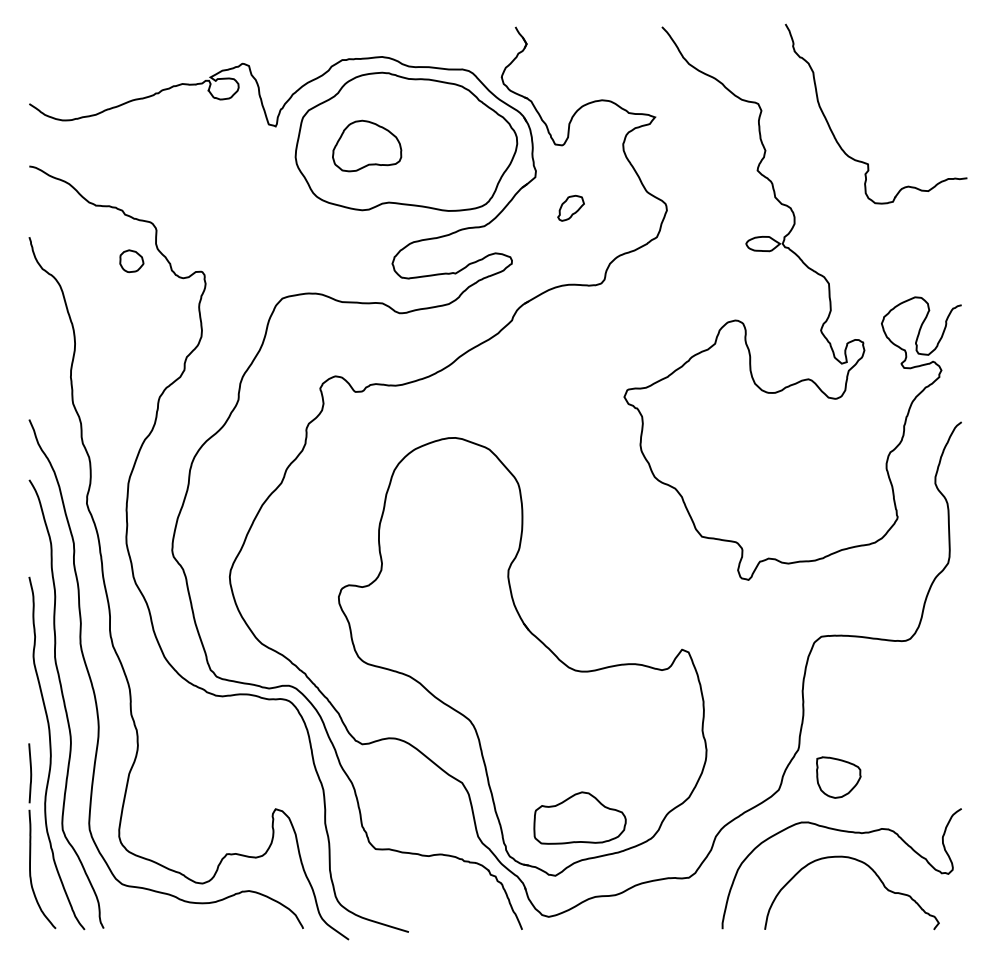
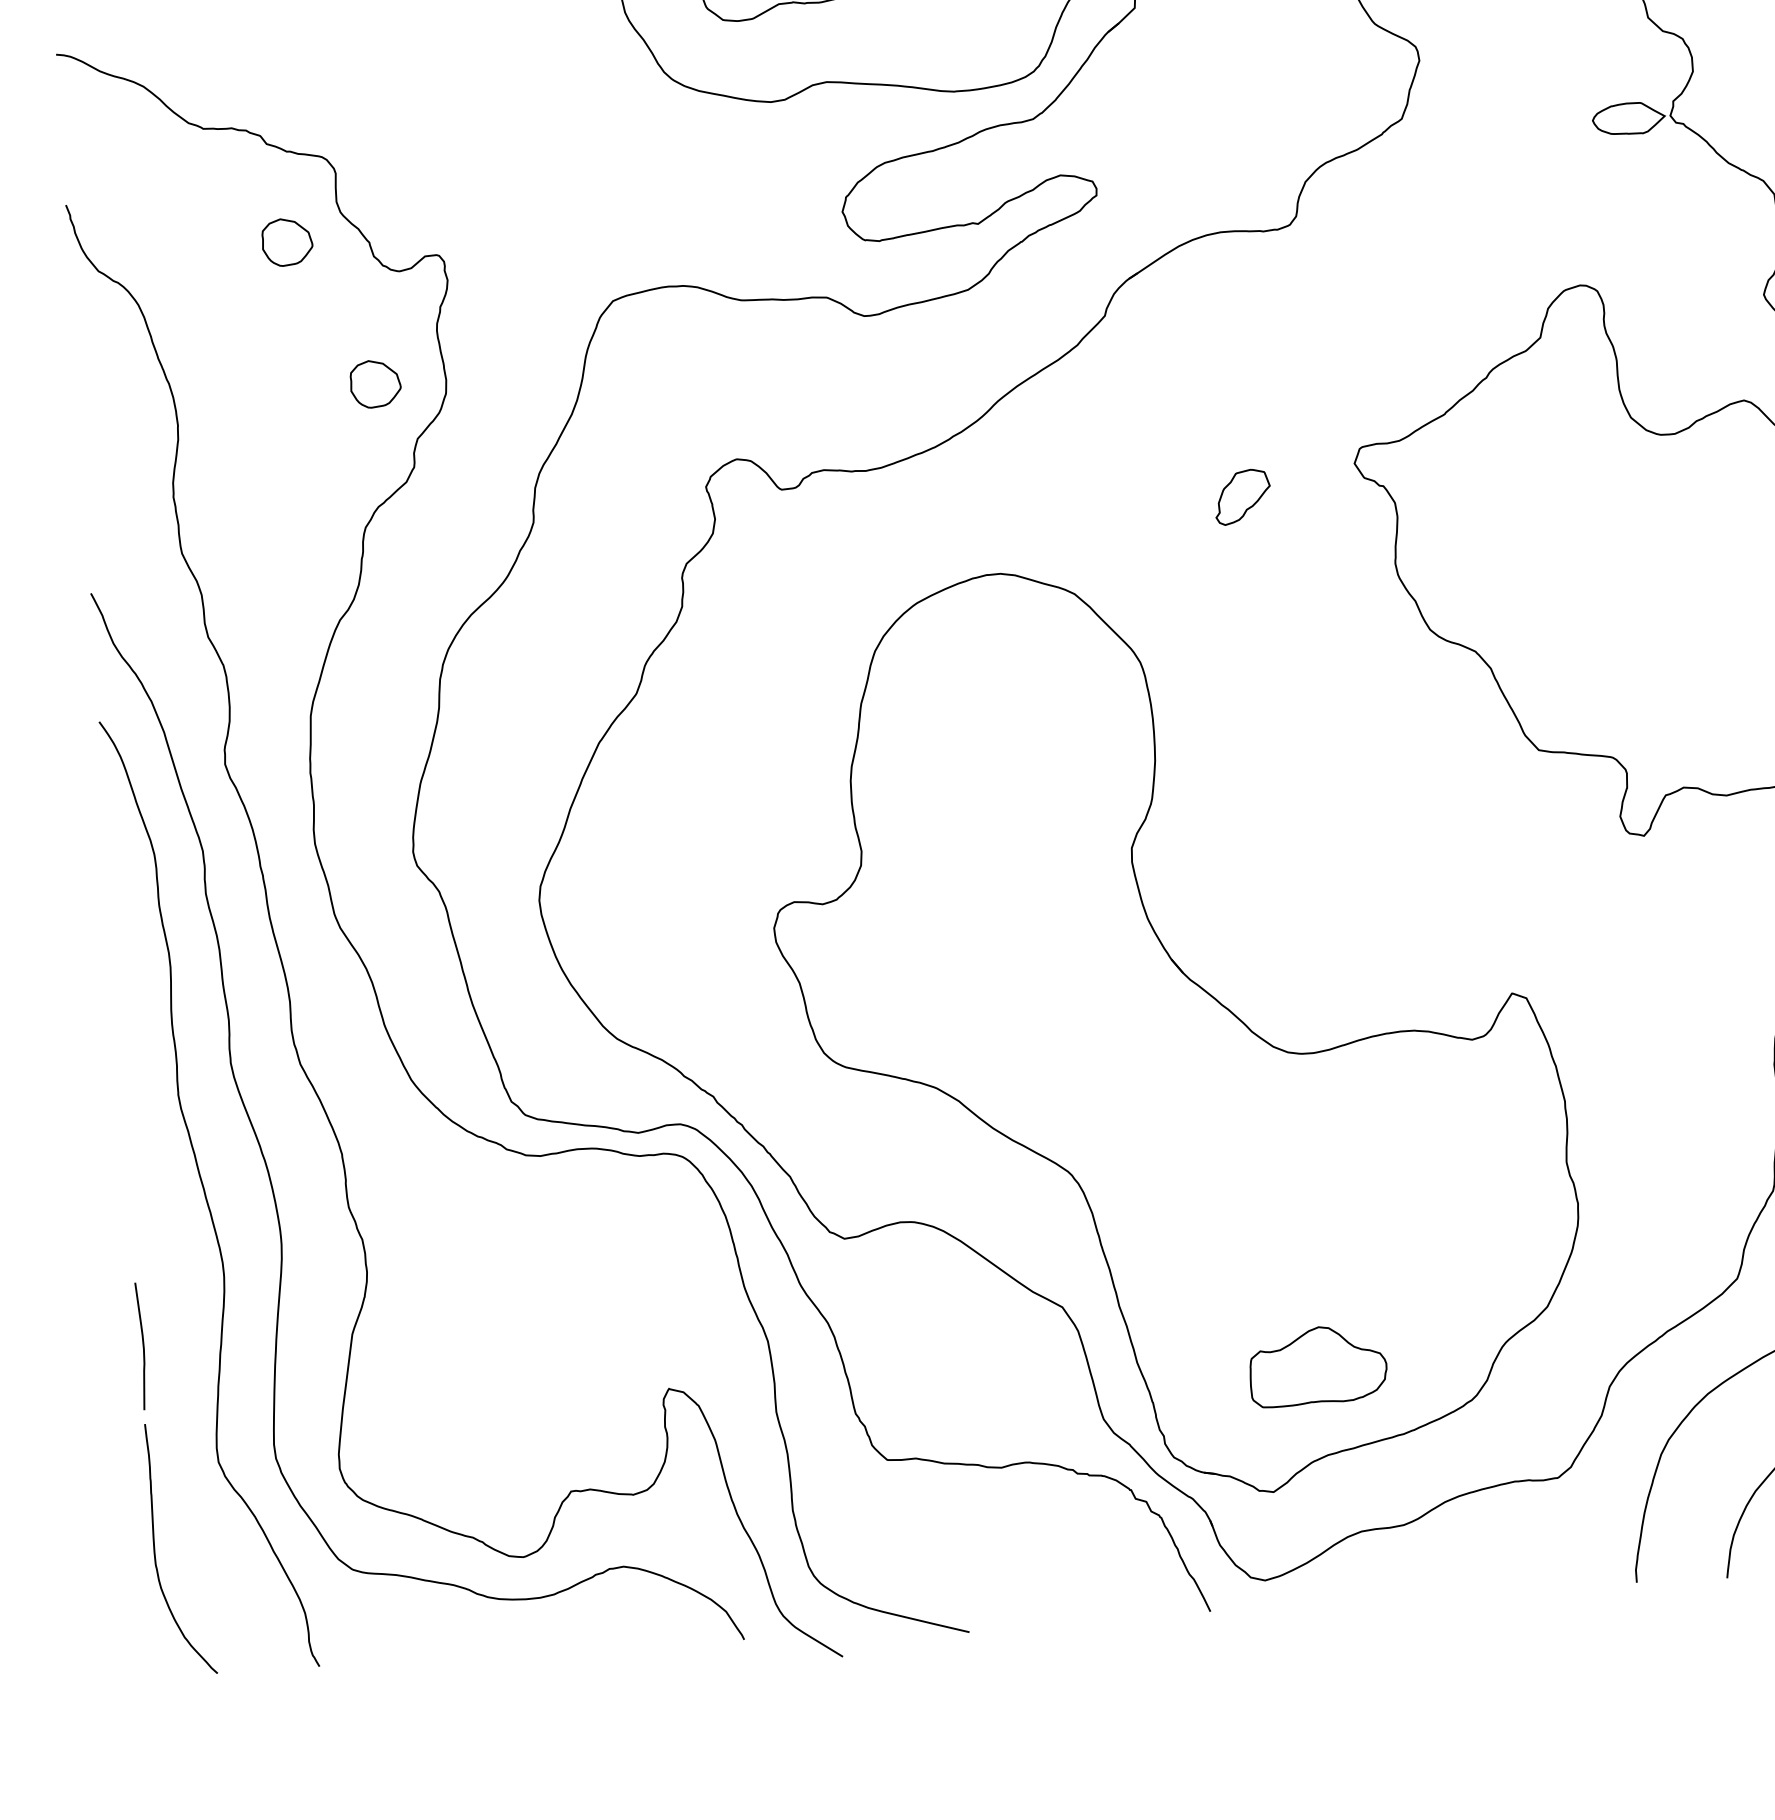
part: (570, 207) -> (1241, 495), moved
part: (168, 330) -> (374, 384), added
curve: (51, 753) -> (184, 1301), removed
part: (579, 817) -> (1316, 1364), size x0.7

